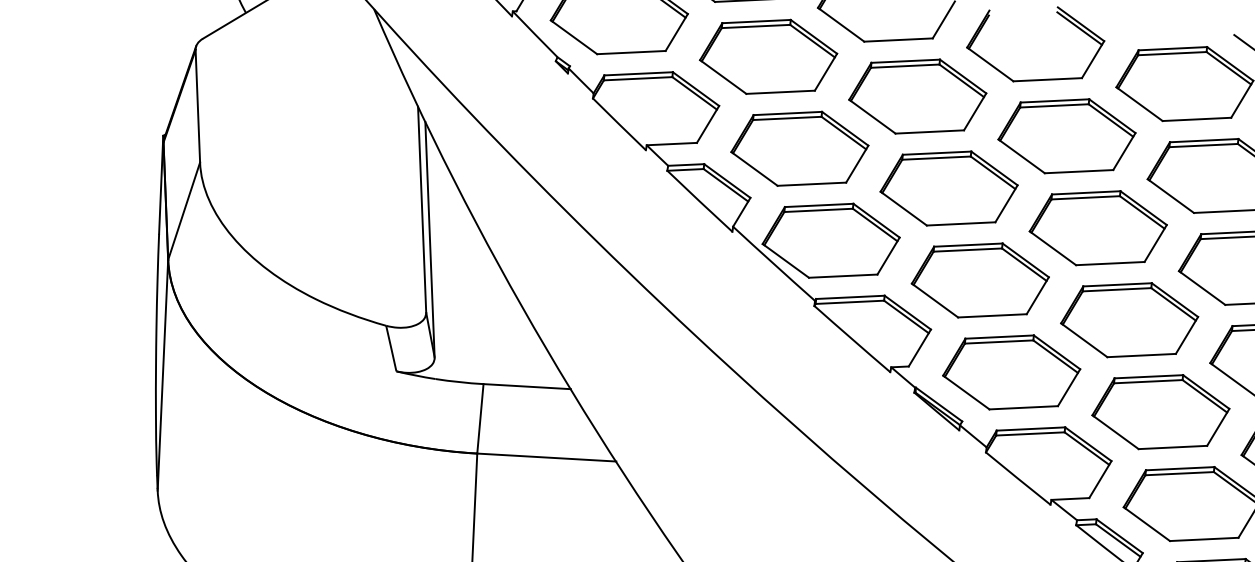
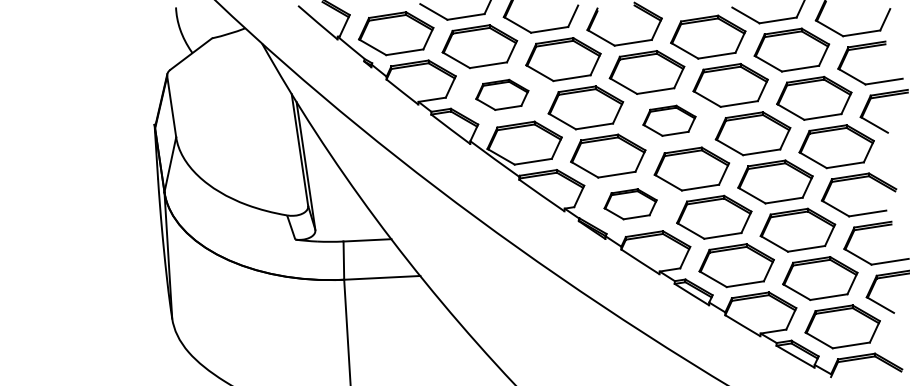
part: (800, 148) -> (502, 94), size x0.7
part: (1098, 227) -> (669, 120), size x0.7
part: (1011, 370) -> (630, 203), size x0.7

